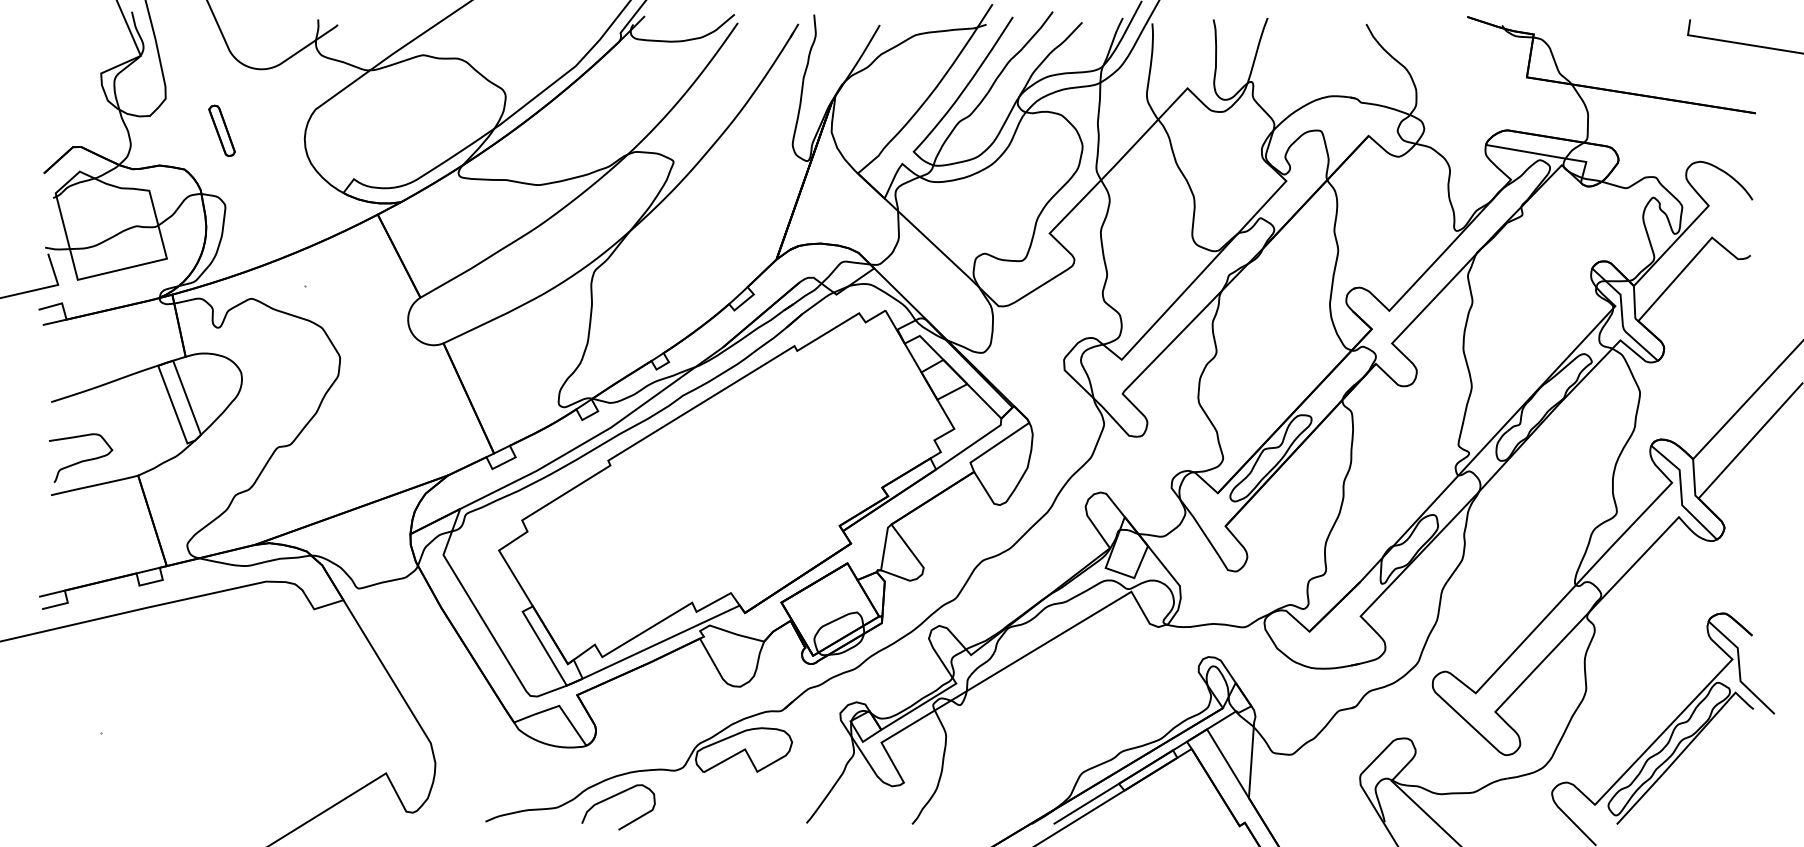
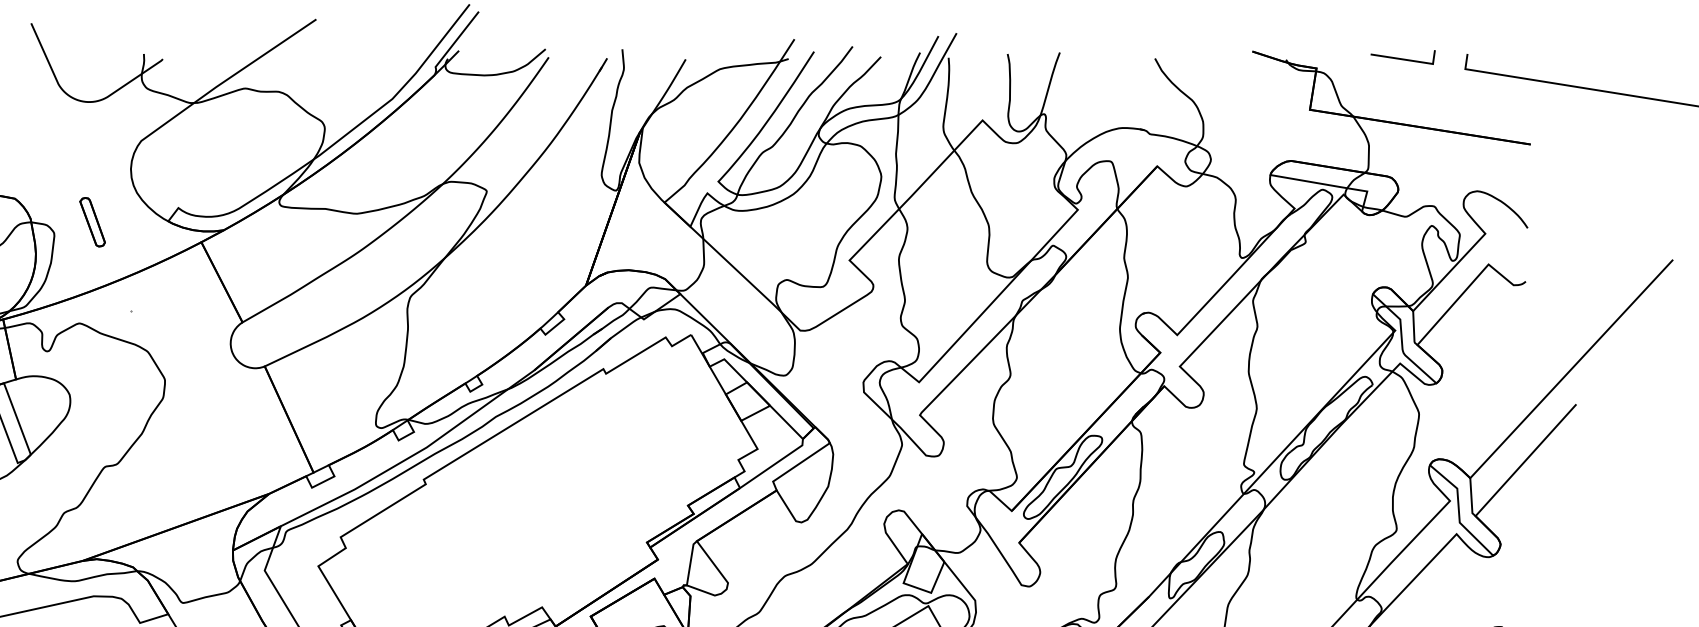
line: (1623, 24) -> (1403, 58), added
part: (221, 130) -> (92, 221), moved

